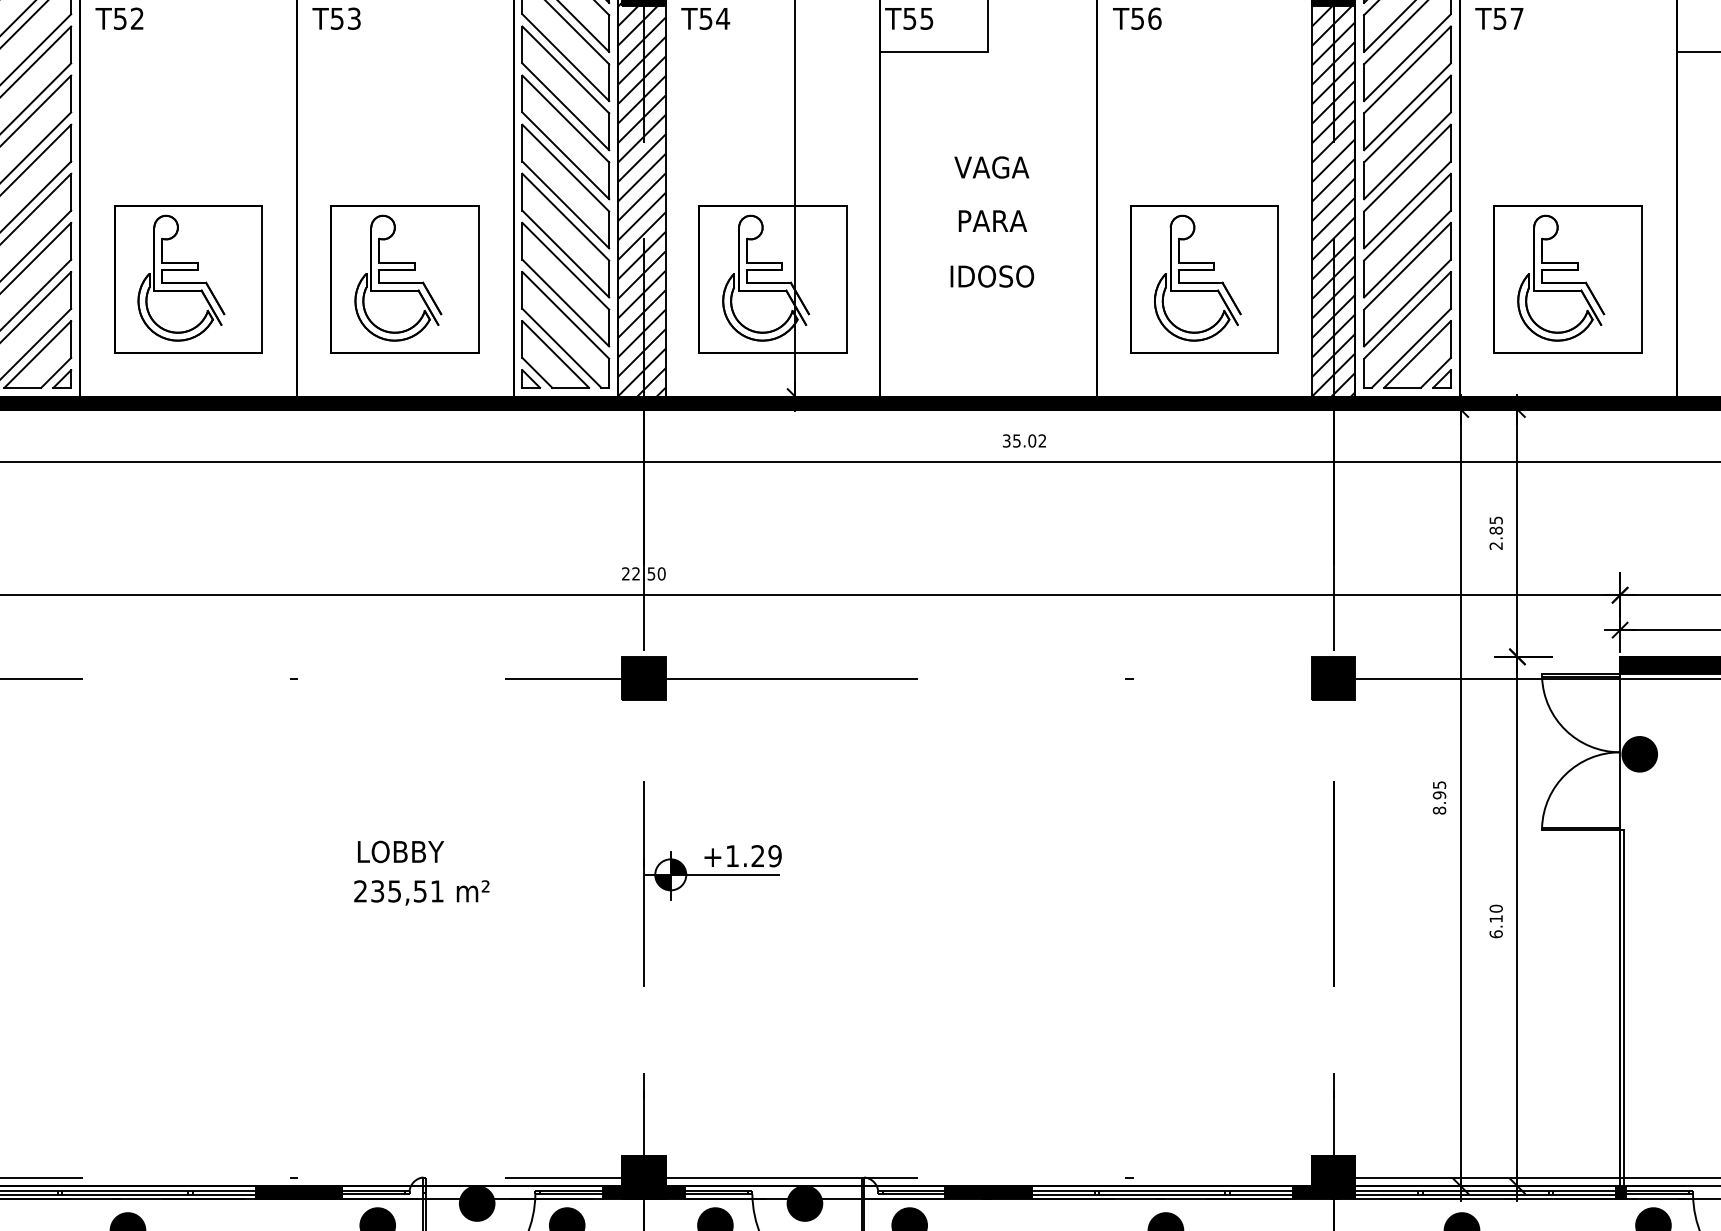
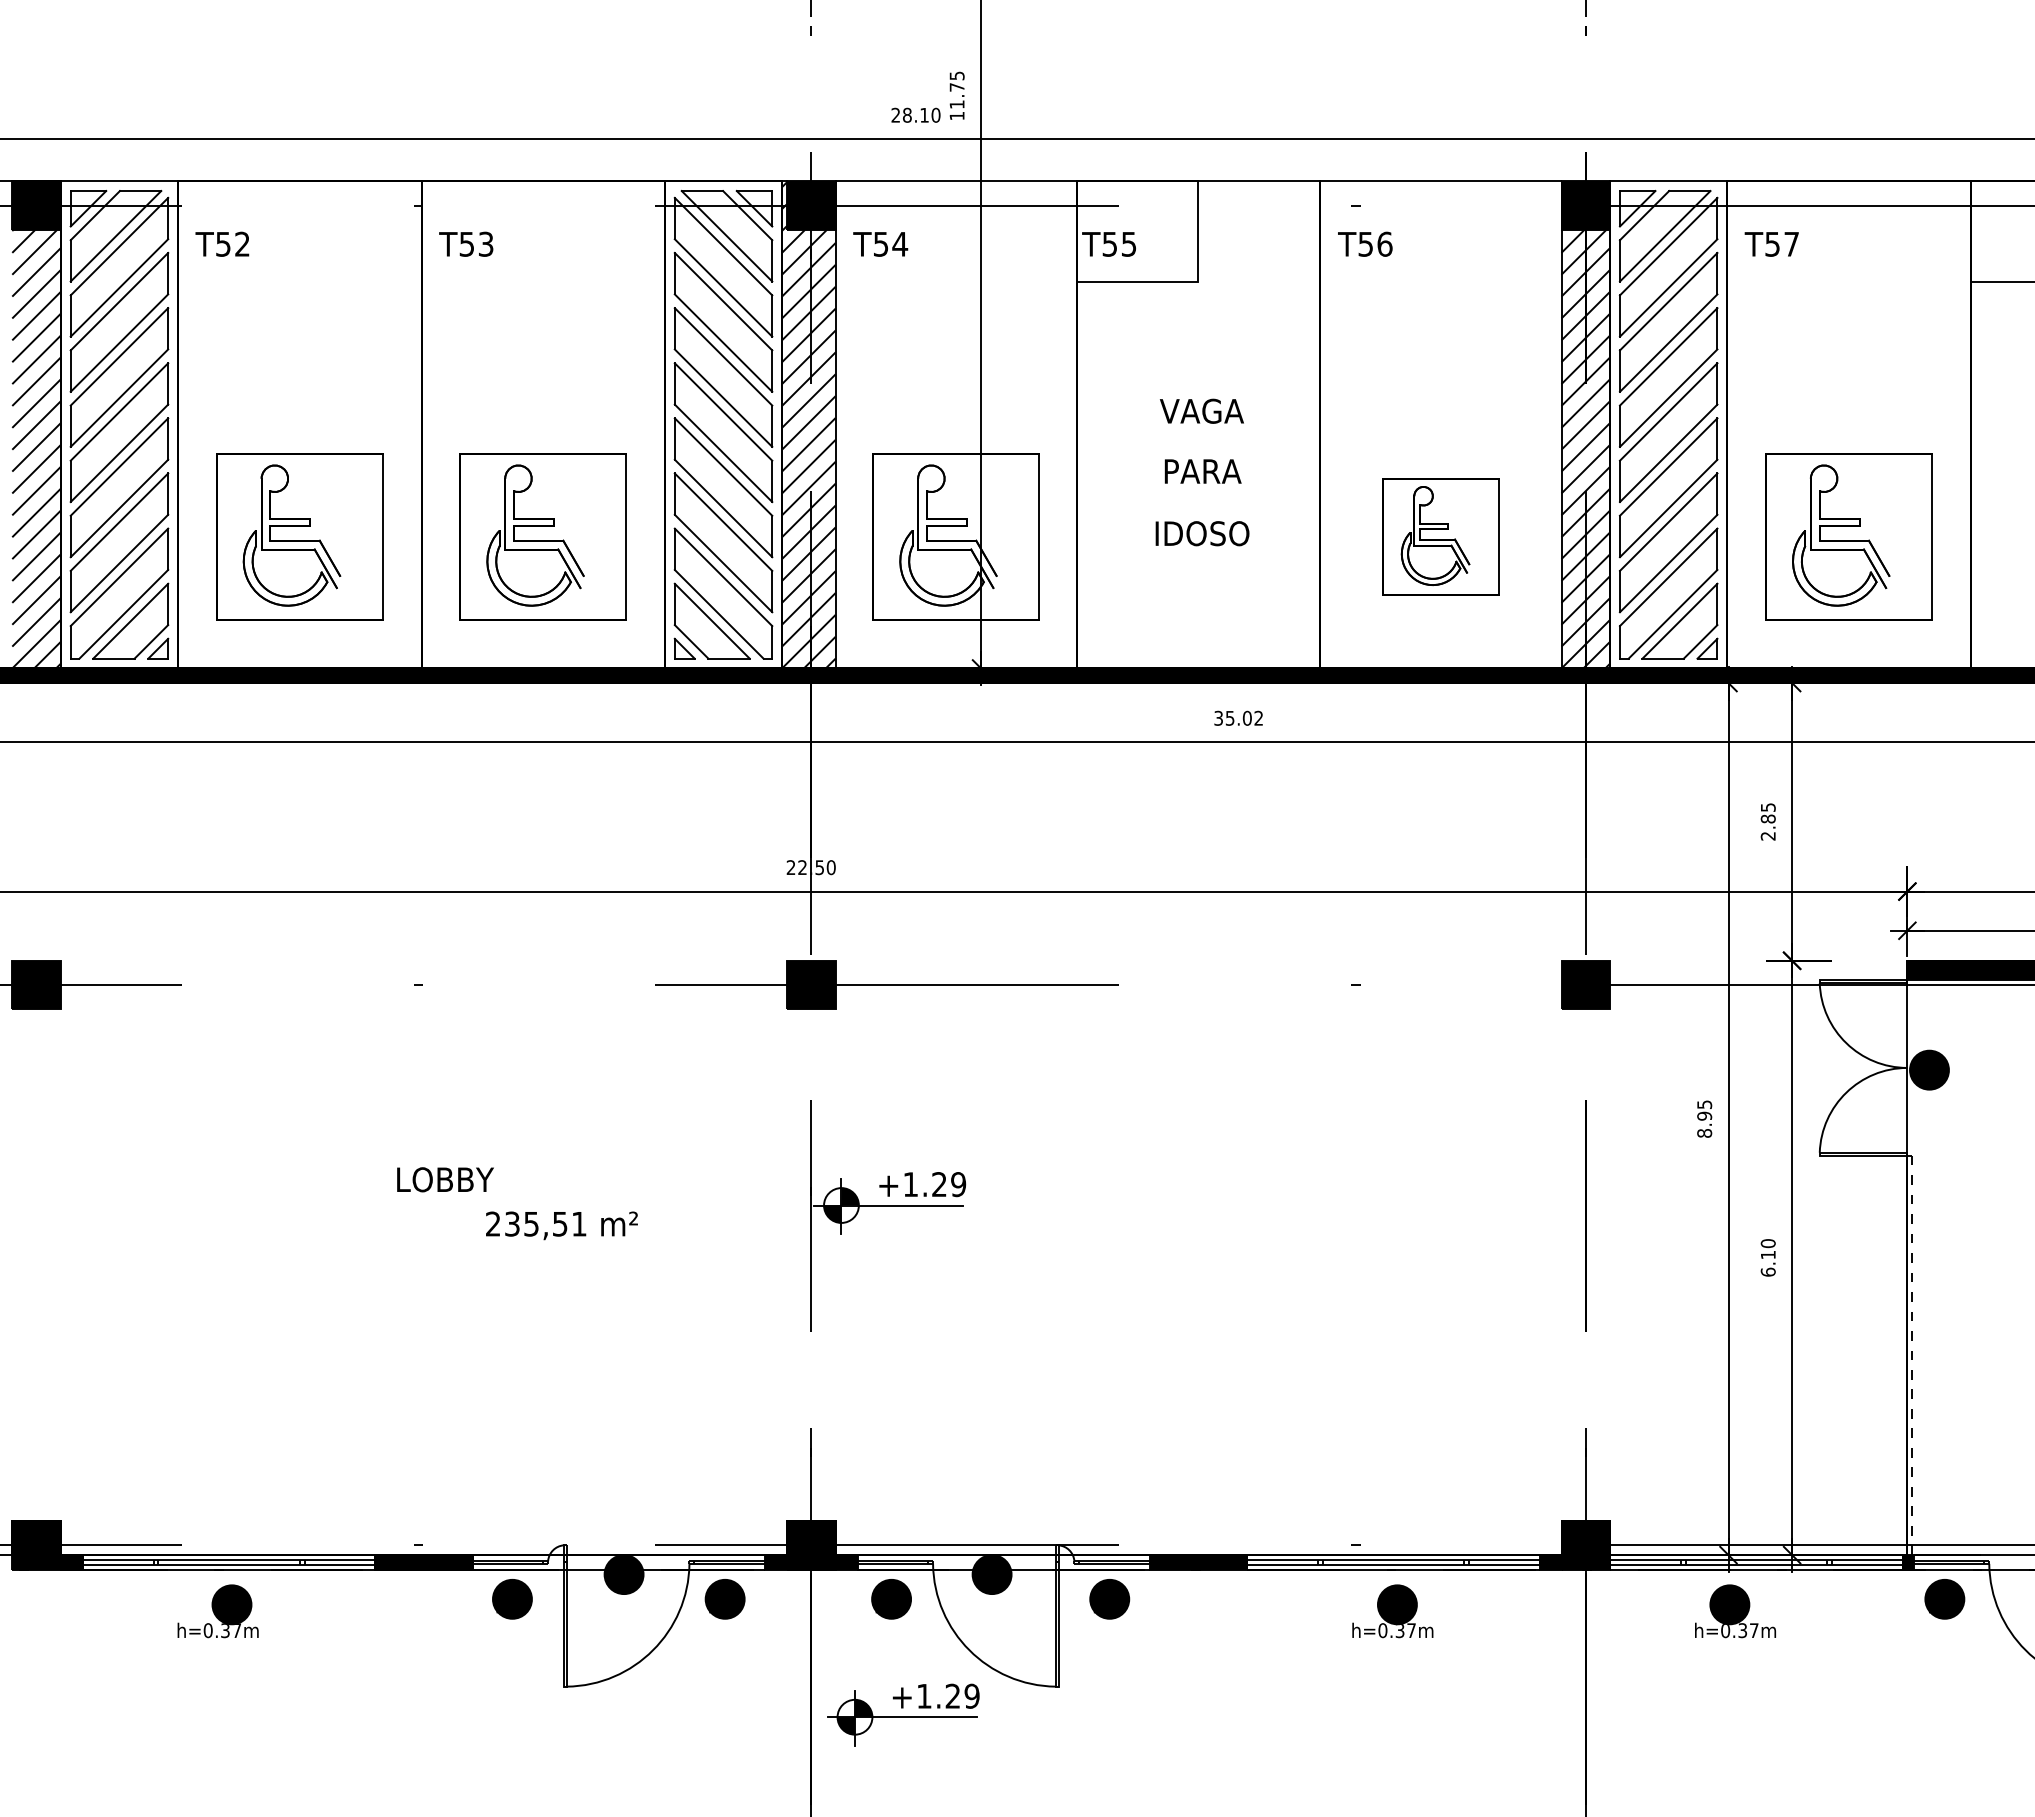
part: (1204, 279) -> (1440, 536), size x0.7
text: (400, 851) -> (445, 1179), moved
line: (1624, 1008) -> (1912, 1355), solid -> dashed

